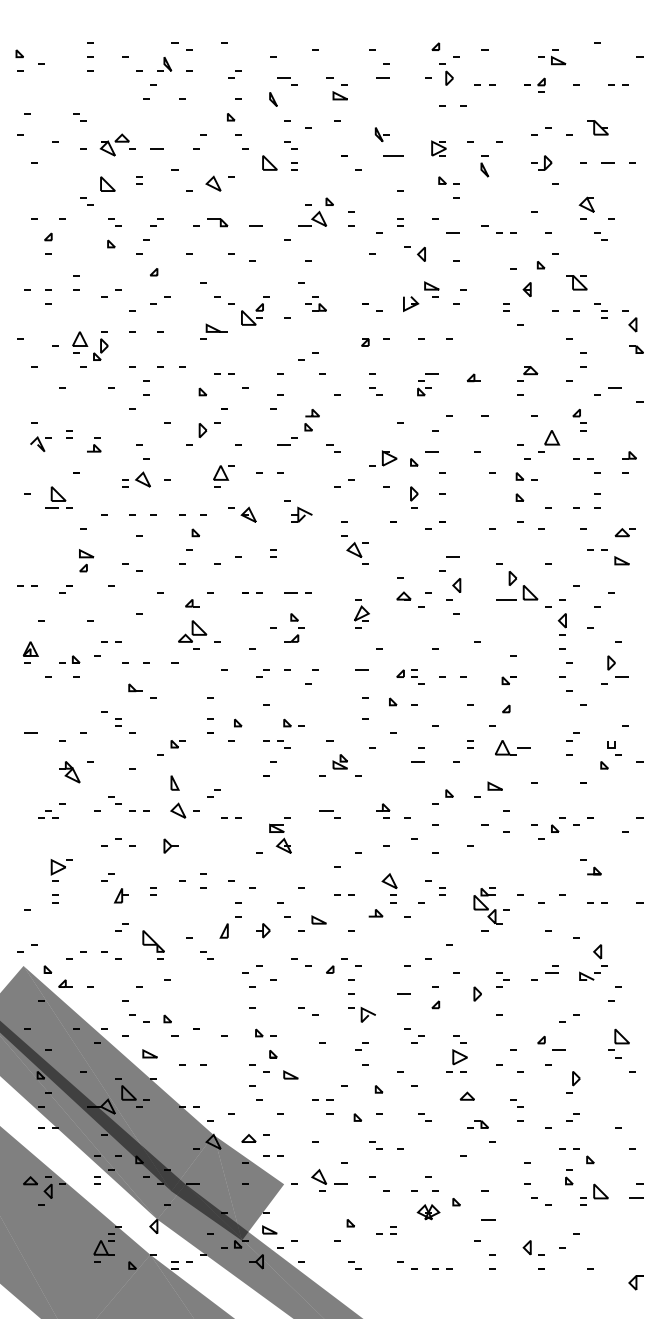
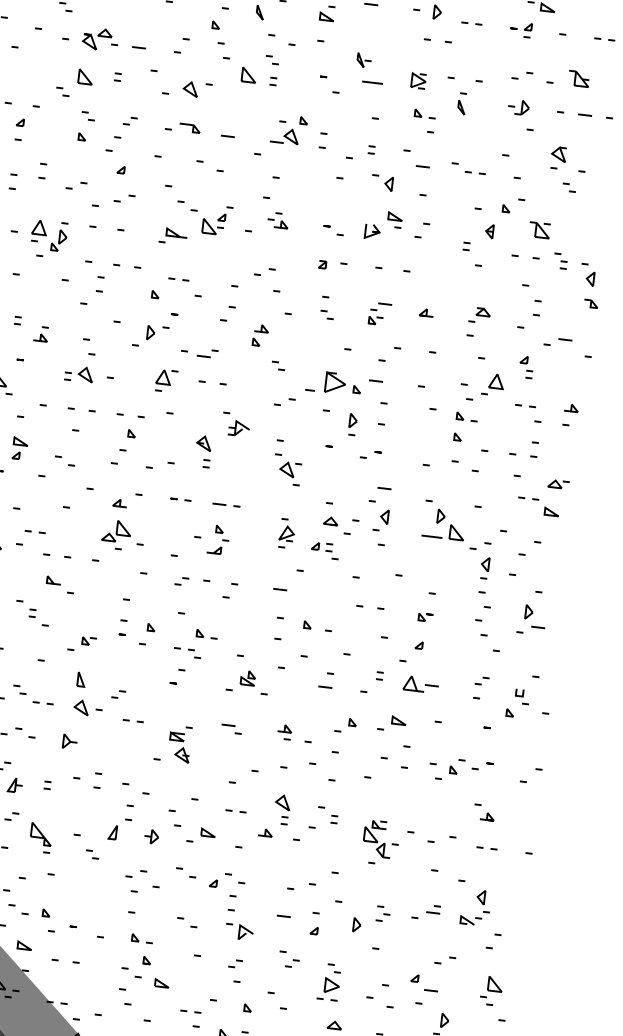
part: (287, 441) -> (207, 353), moved
part: (383, 458) -> (326, 382), size x1.4
part: (248, 514) -> (203, 442), moved
part: (410, 676) -> (325, 550), moved

